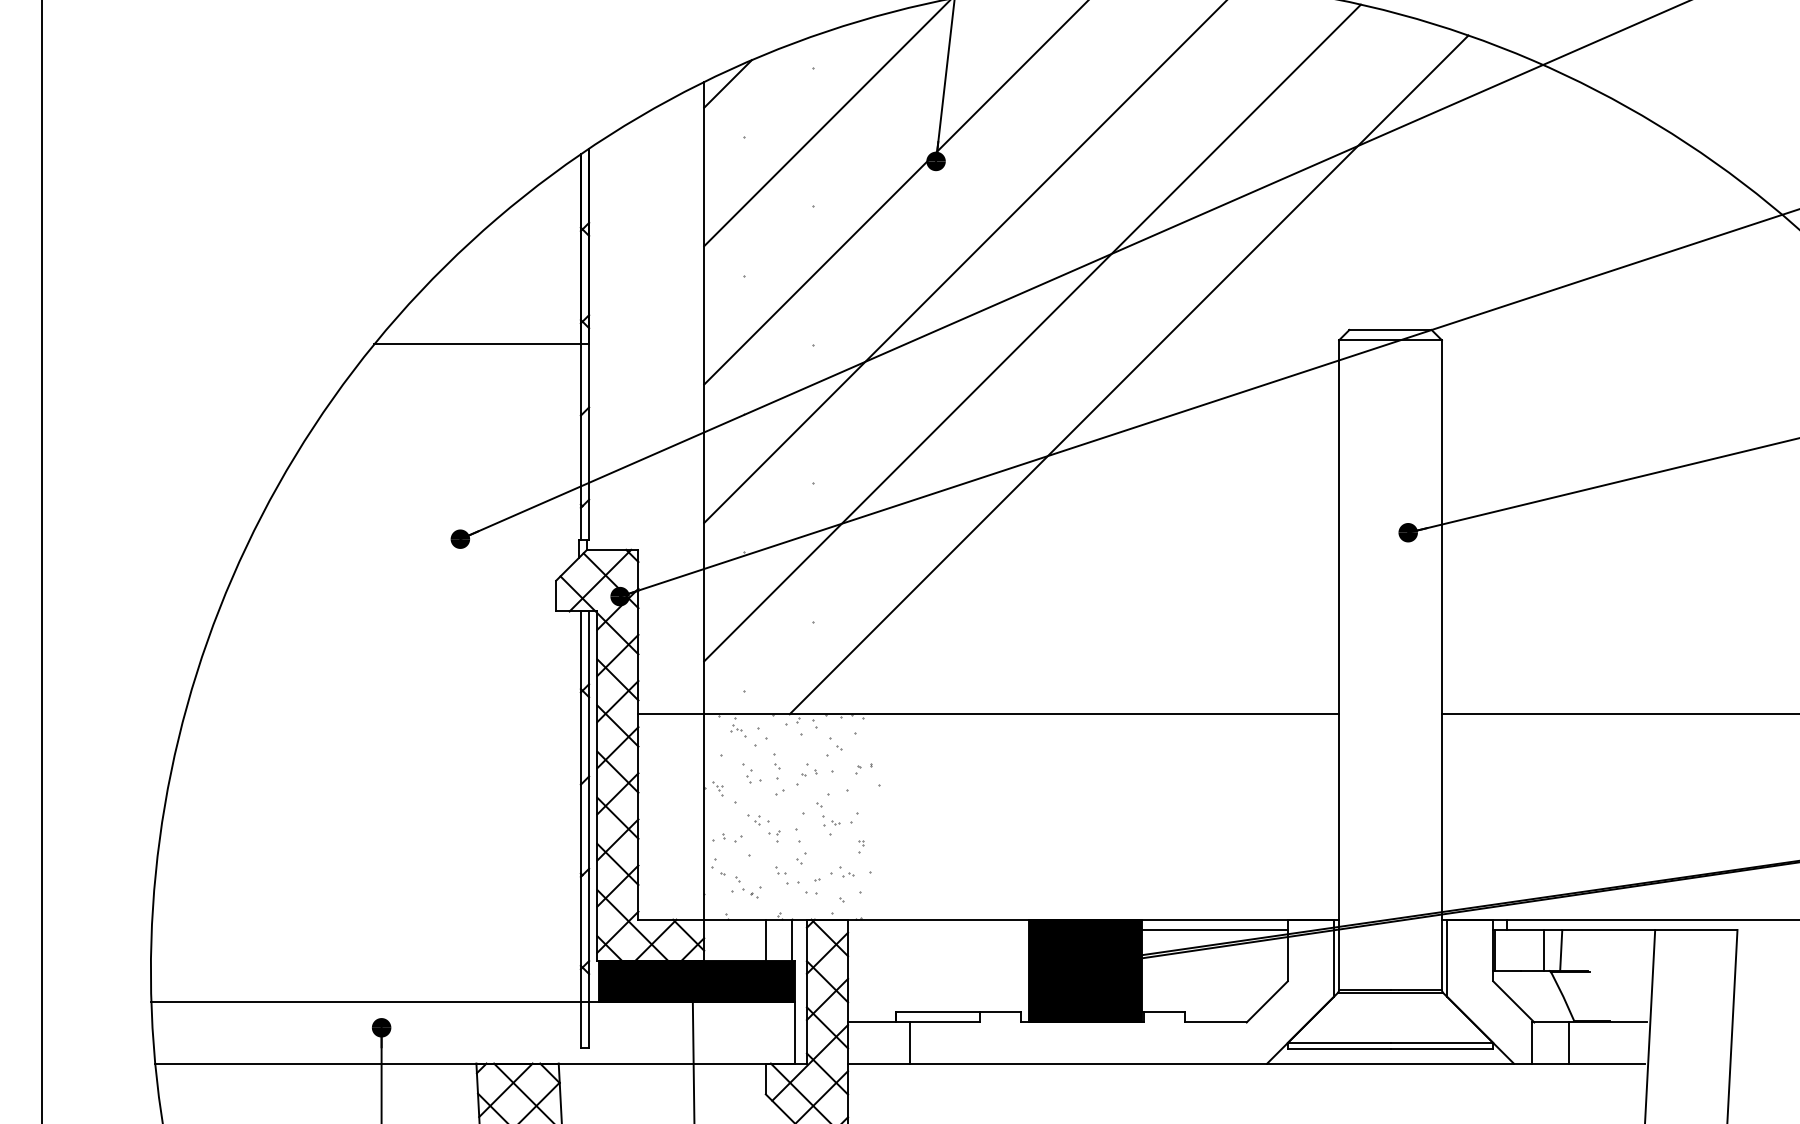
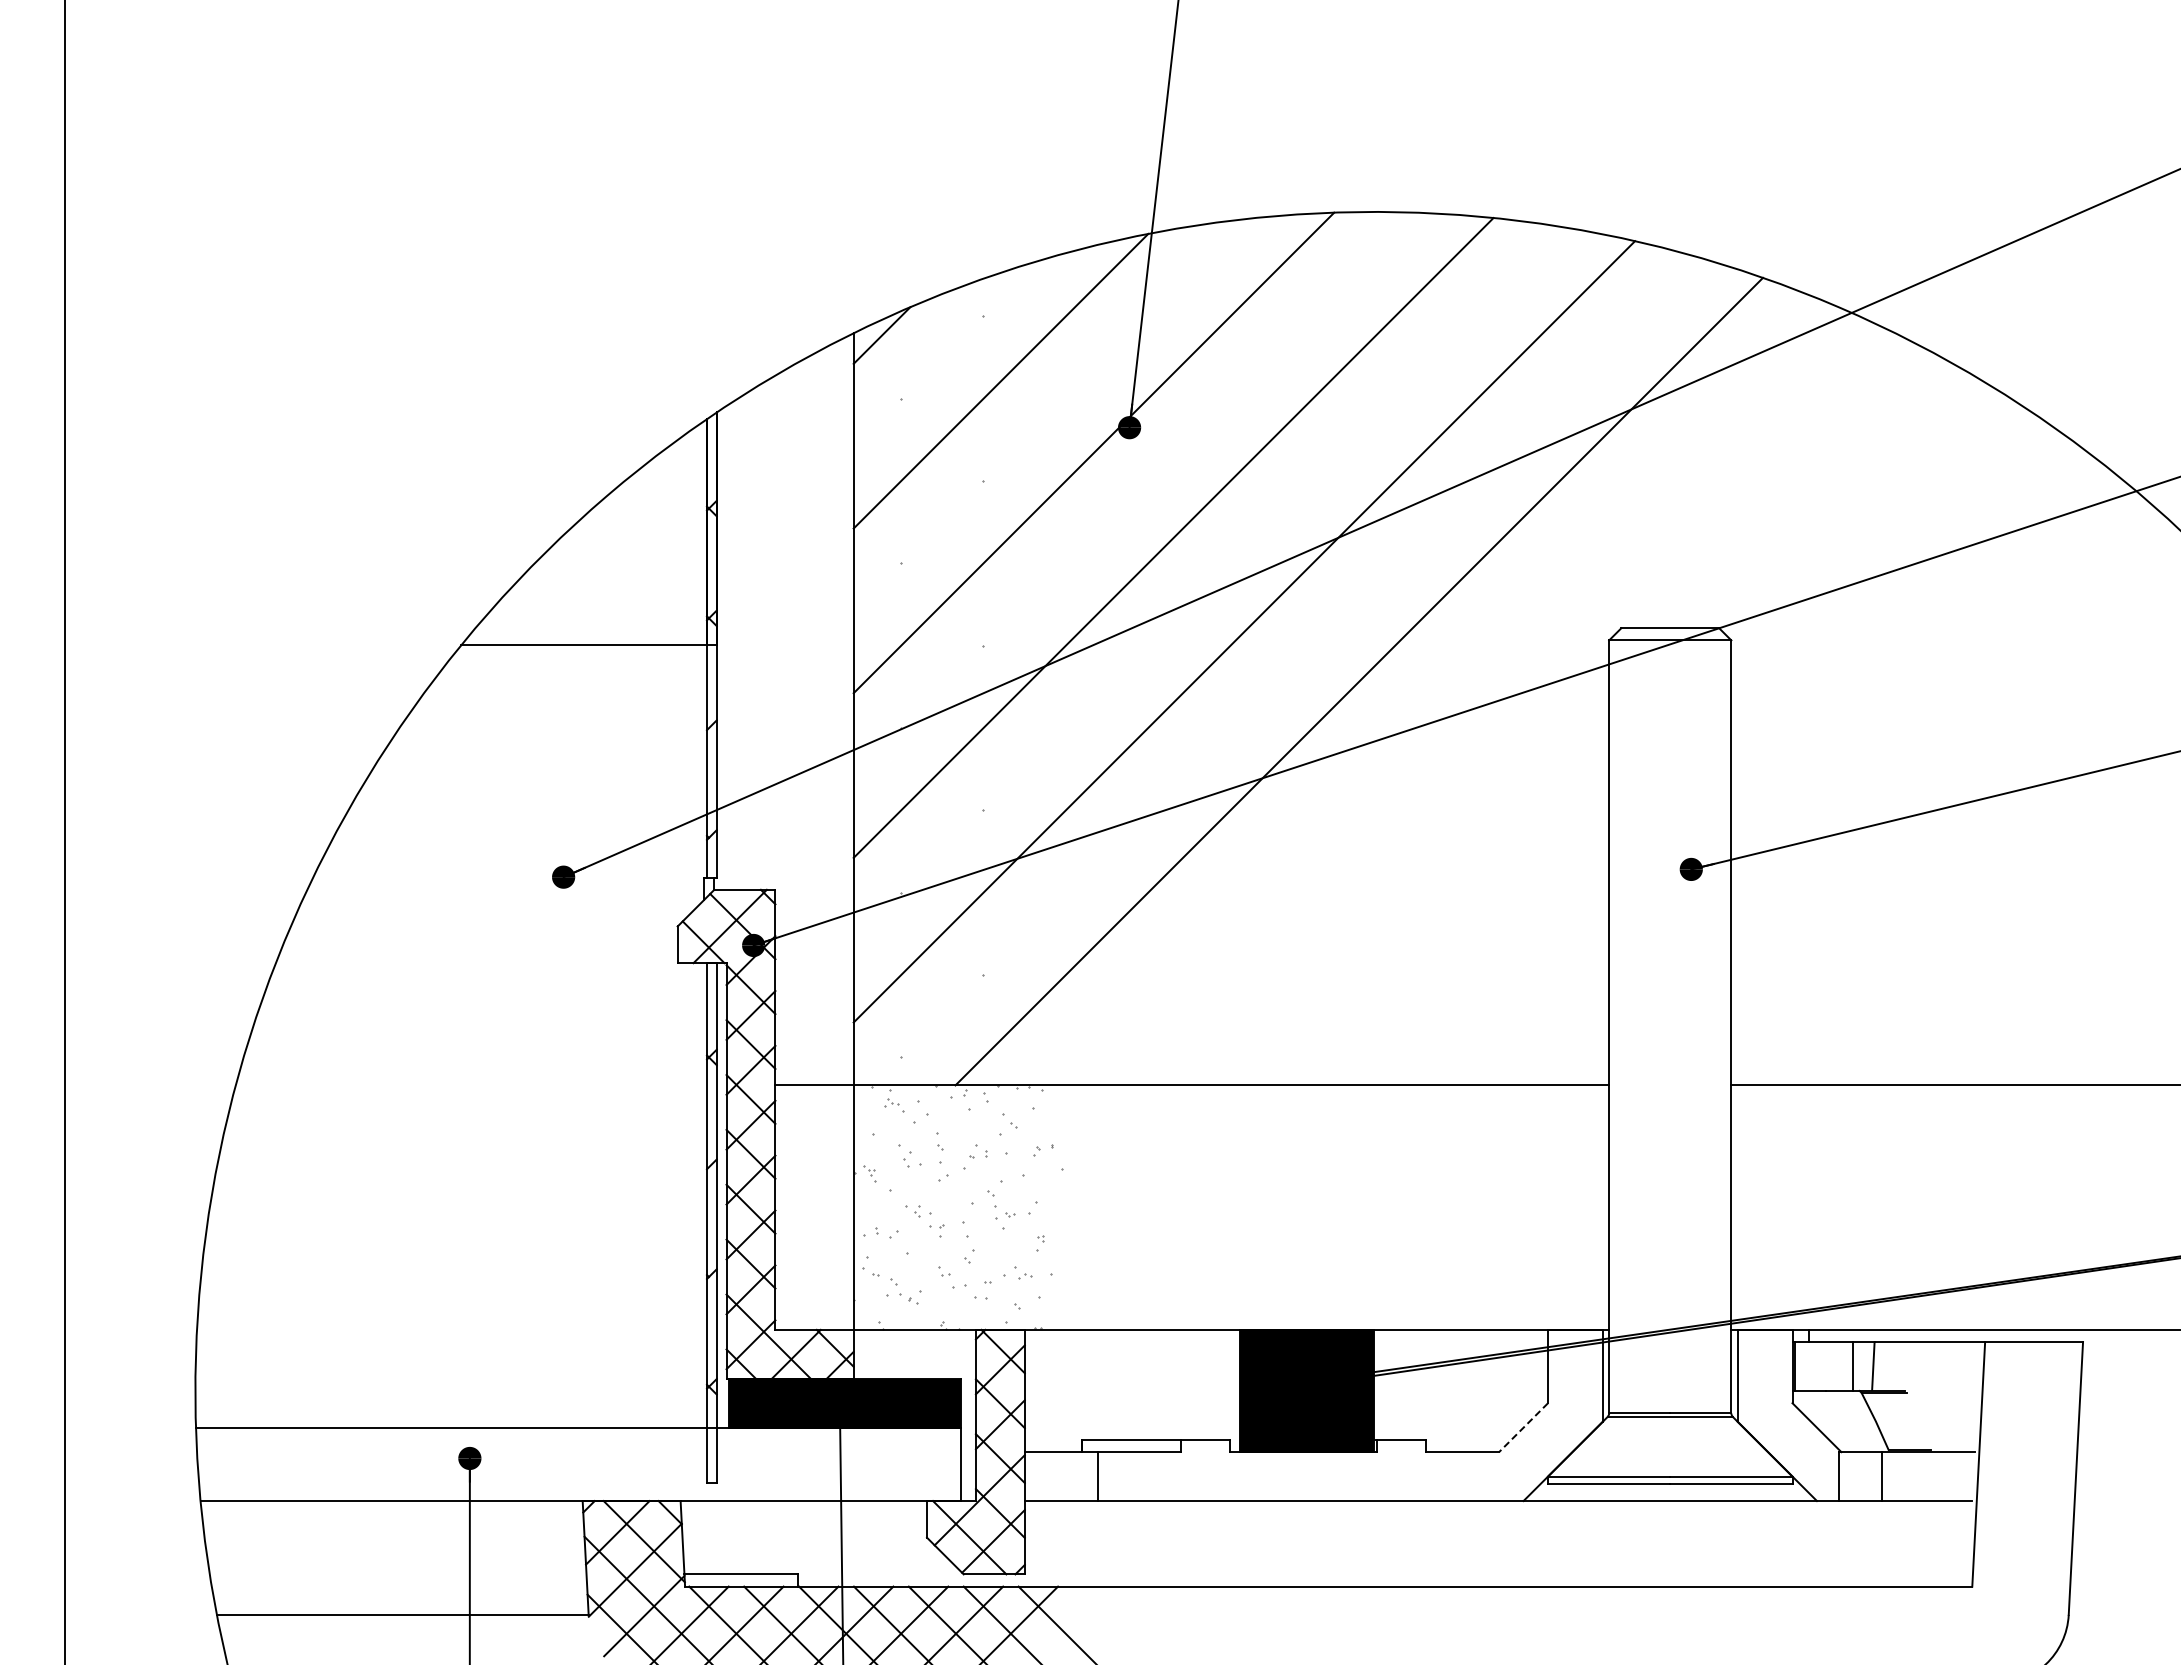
line: (1215, 930) -> (1461, 1342), removed
line: (766, 939) -> (927, 1353), removed
line: (791, 939) -> (957, 1353), removed
line: (1267, 1001) -> (1523, 1427), solid -> dashed

